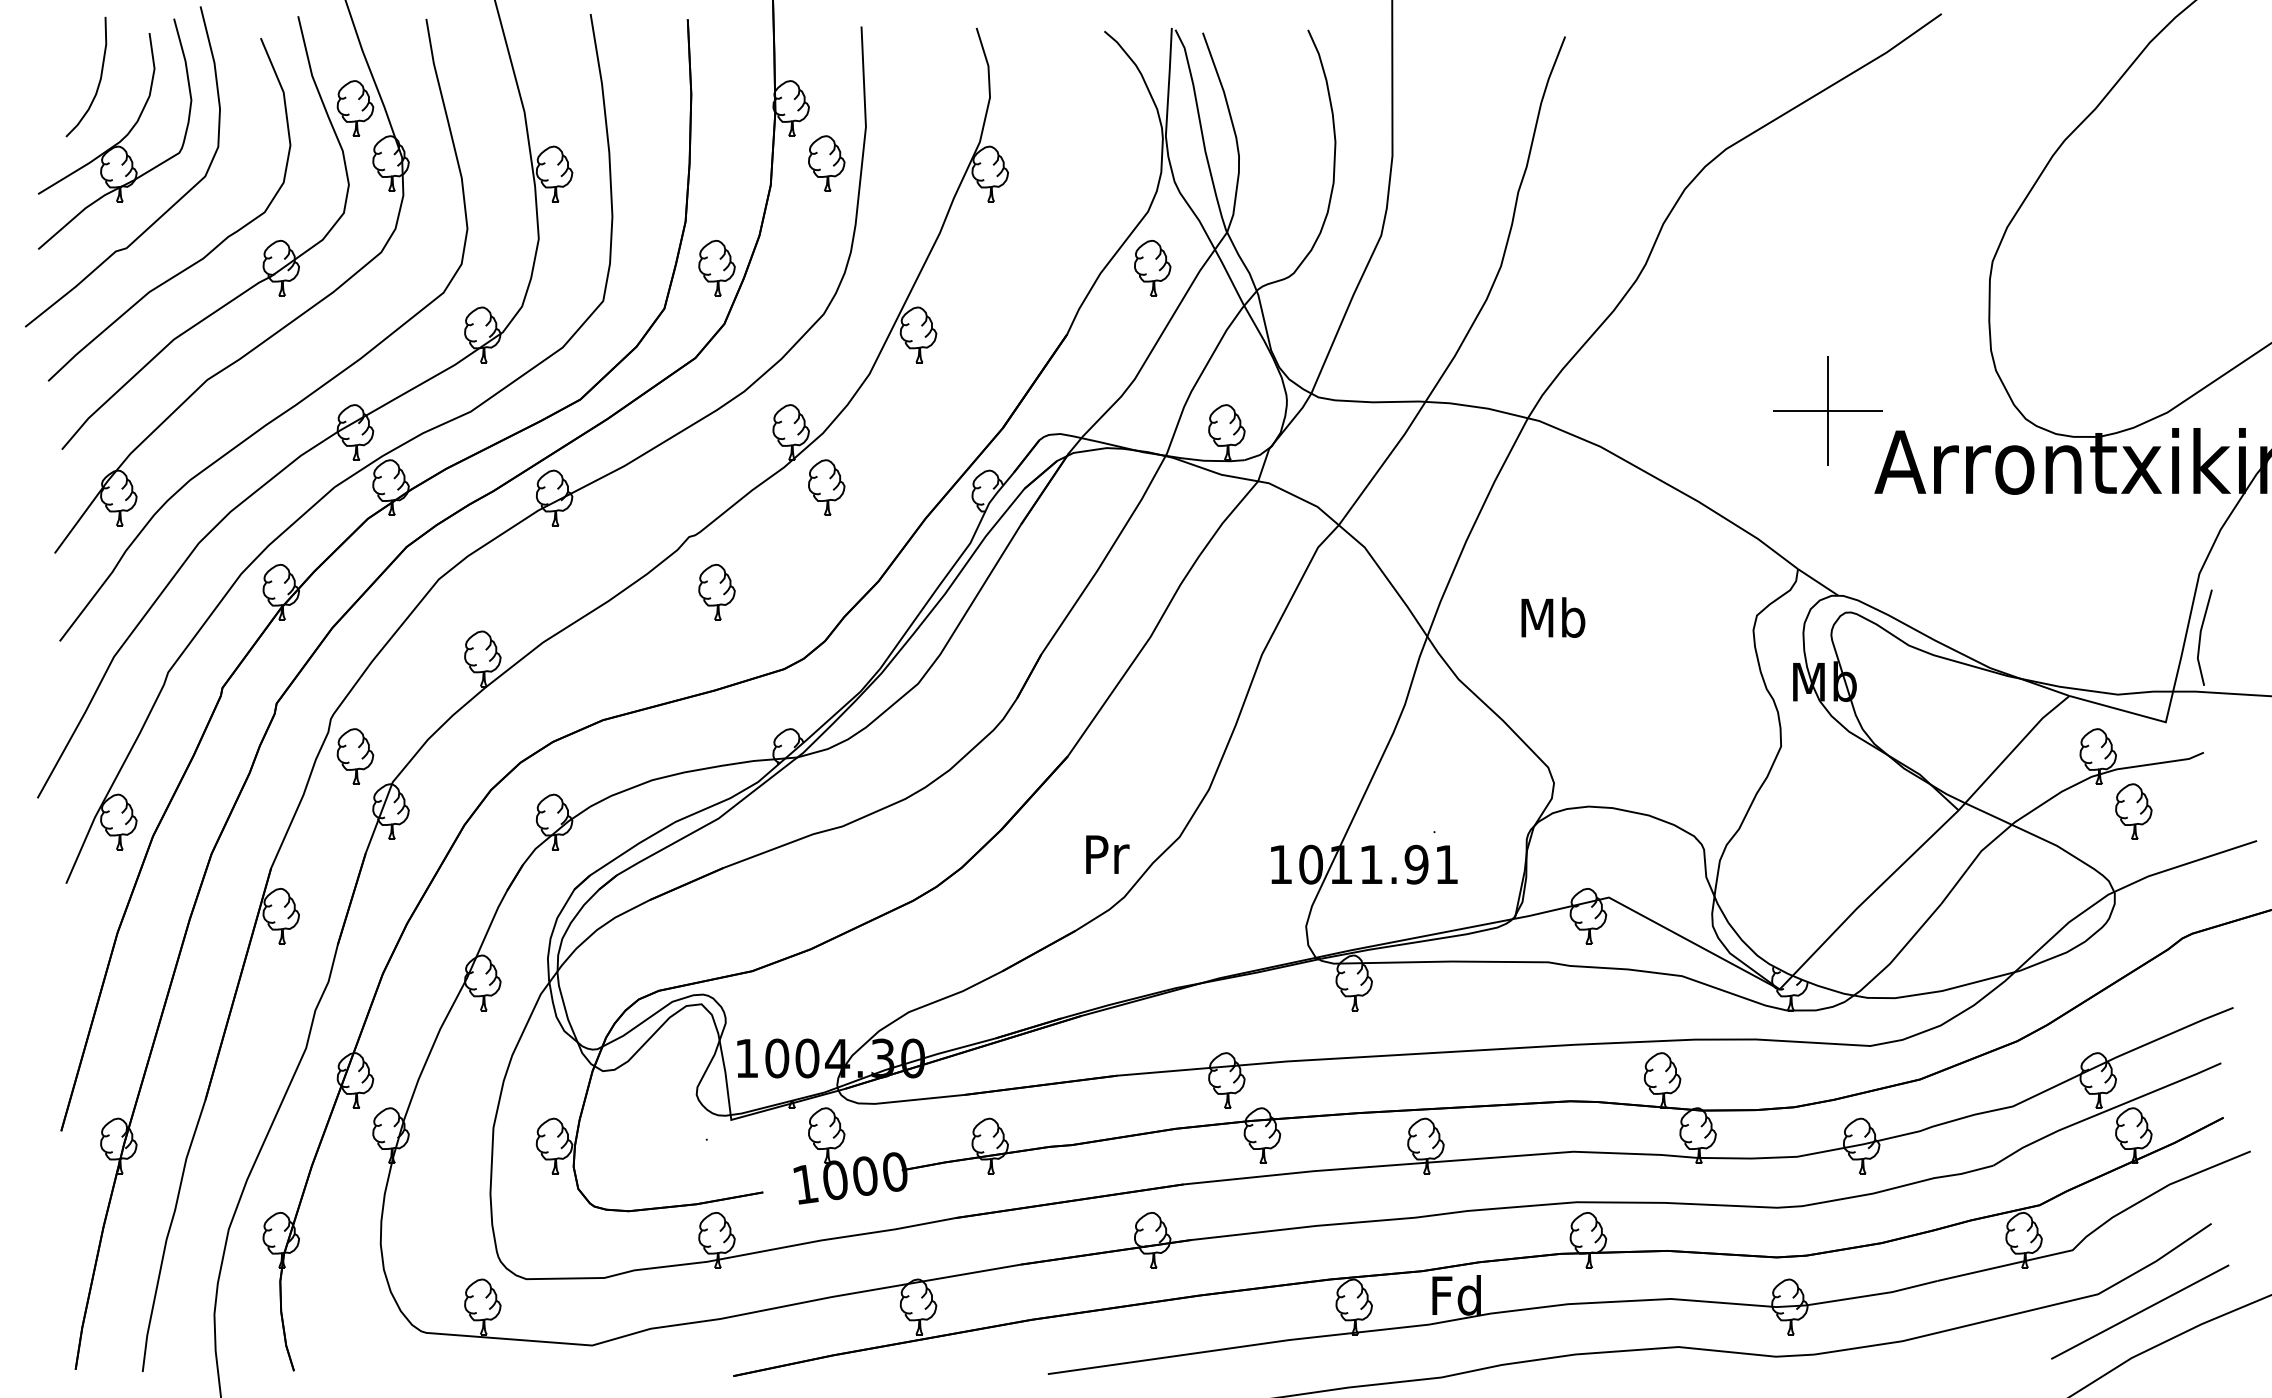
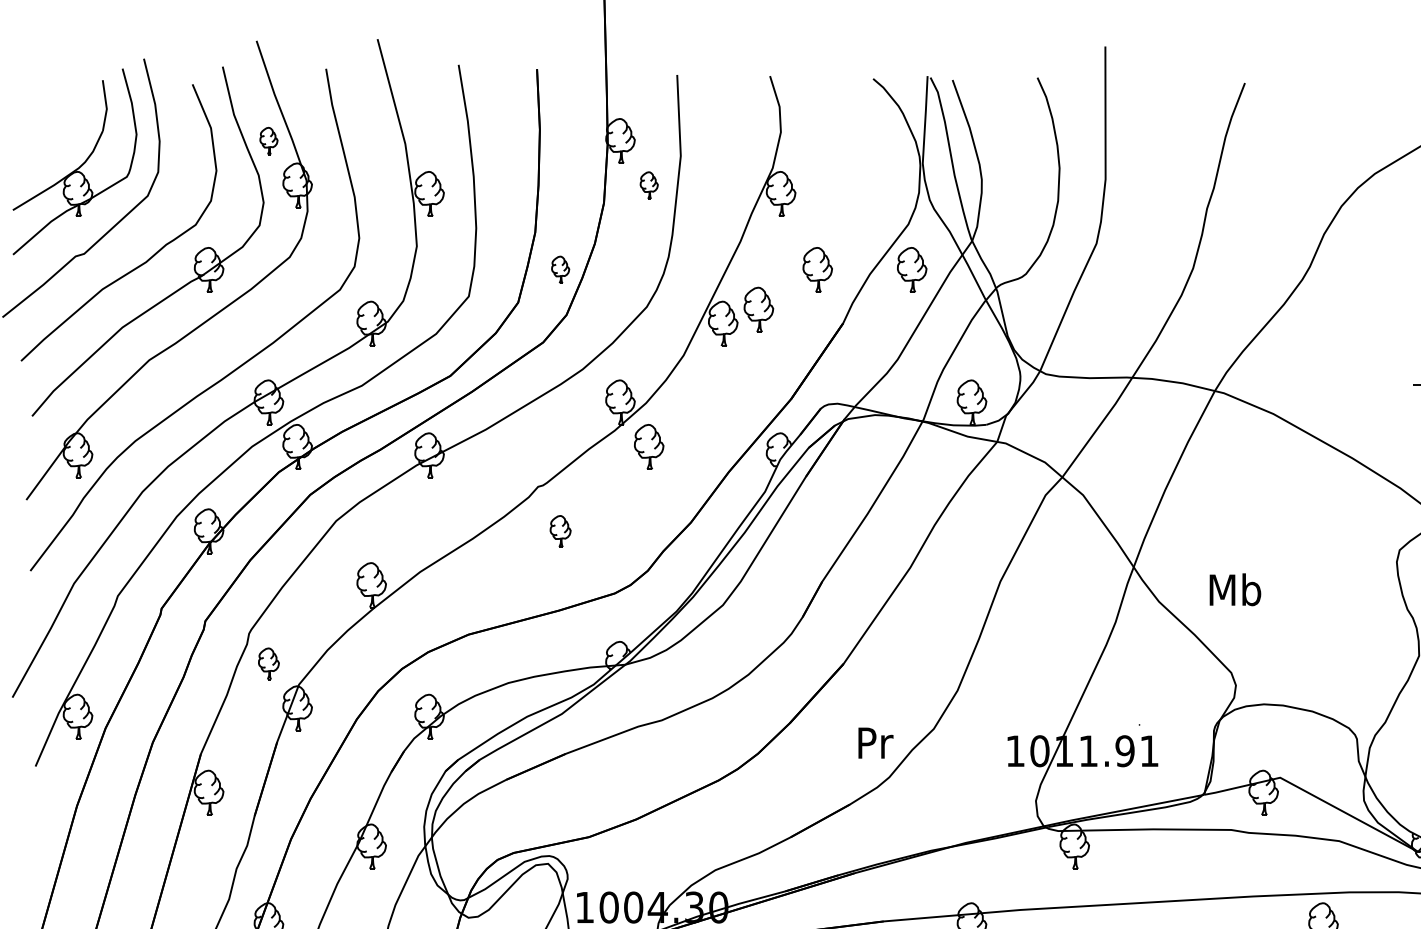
curve: (99, 79) -> (62, 117), removed
part: (355, 108) -> (268, 141), size x0.6
part: (826, 163) -> (648, 185), size x0.6
part: (716, 267) -> (560, 269), size x0.6
part: (1035, 268) -> (817, 270), added
part: (962, 317) -> (758, 309), added
part: (716, 592) -> (560, 531), size x0.7
text: (1553, 617) -> (1235, 589), moved
part: (355, 756) -> (268, 663), size x0.7

